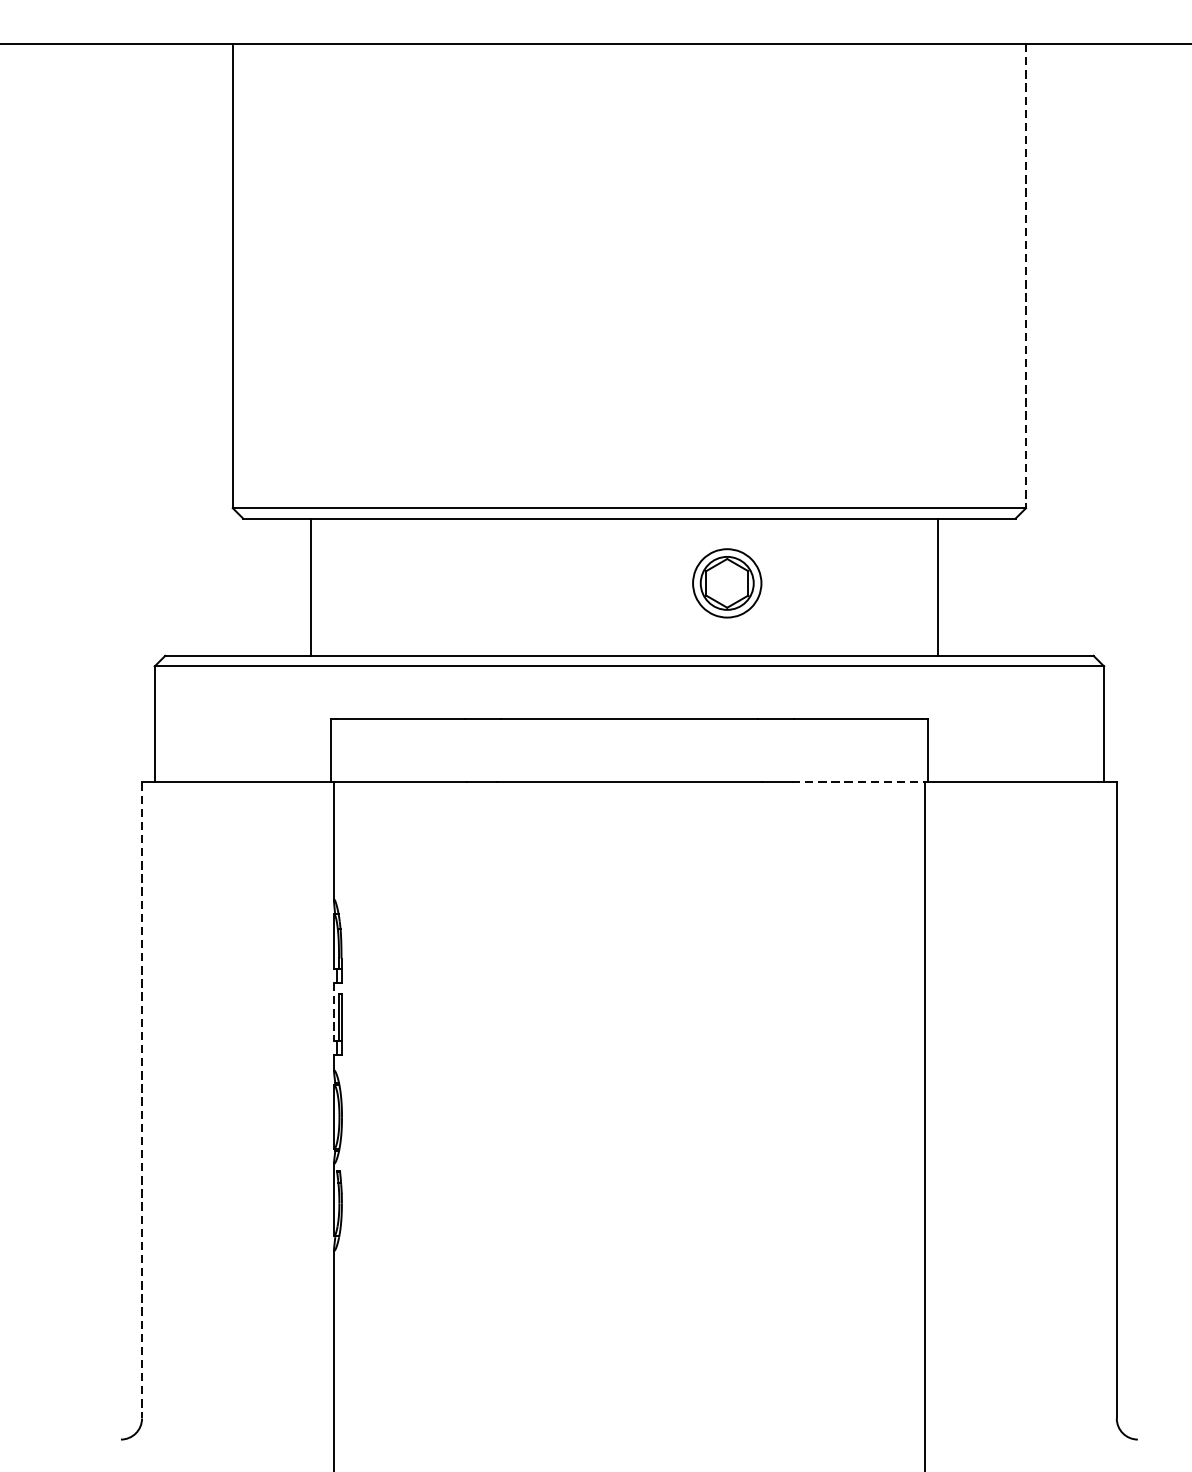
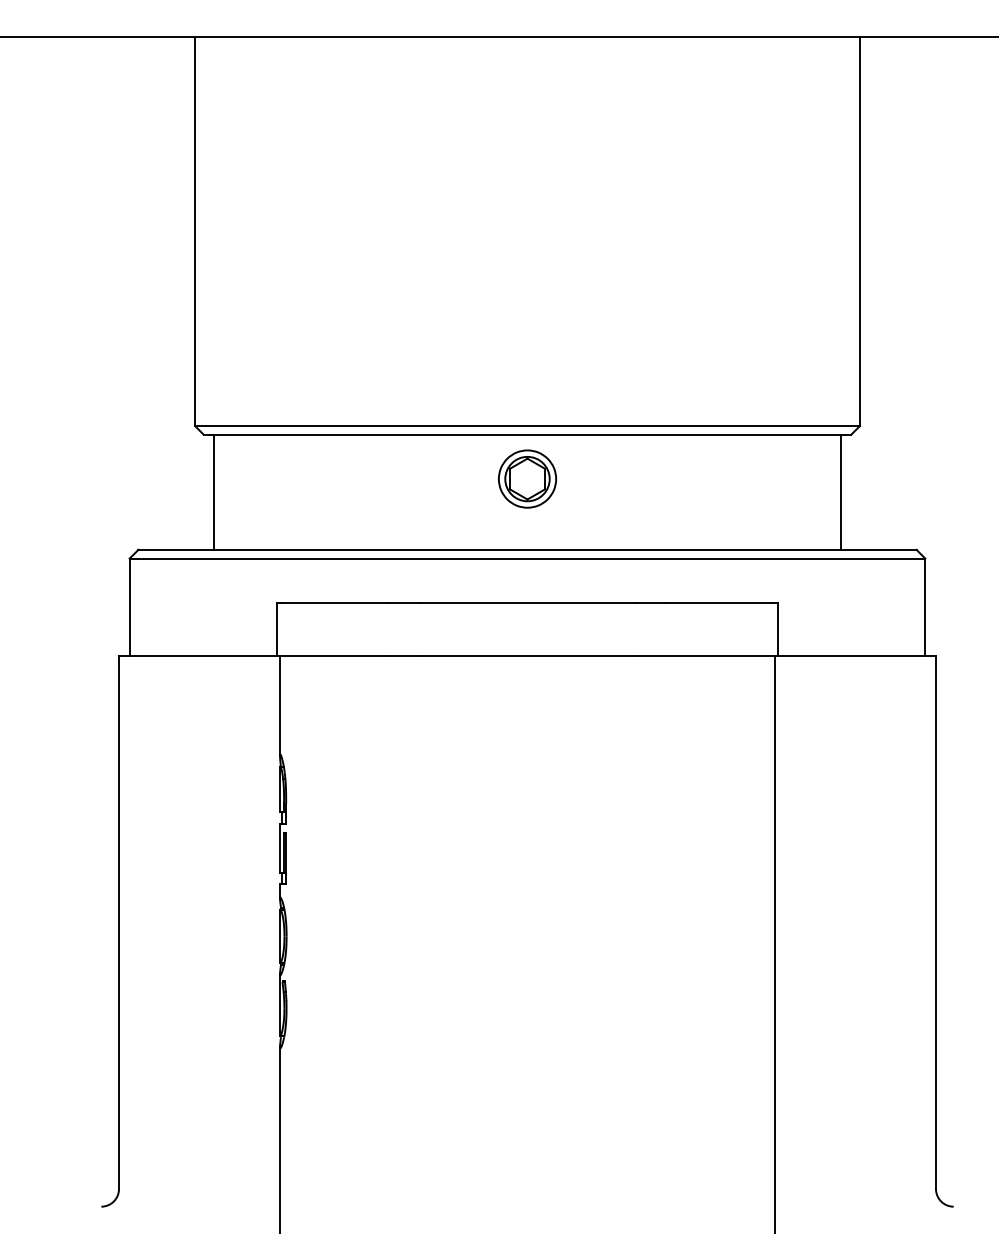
line: (1025, 276) -> (859, 231), dashed -> solid
part: (727, 582) -> (527, 478), moved
line: (310, 586) -> (213, 491), moved
line: (938, 586) -> (841, 491), moved
line: (858, 781) -> (719, 655), dashed -> solid
line: (333, 1012) -> (279, 848), dashed -> solid
line: (142, 1100) -> (119, 922), dashed -> solid

